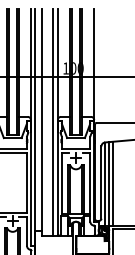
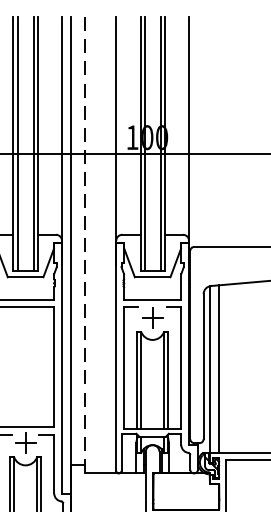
line: (53, 121) -> (107, 243), removed
line: (42, 122) -> (85, 245), solid -> dashed
line: (112, 183) -> (225, 368), removed

